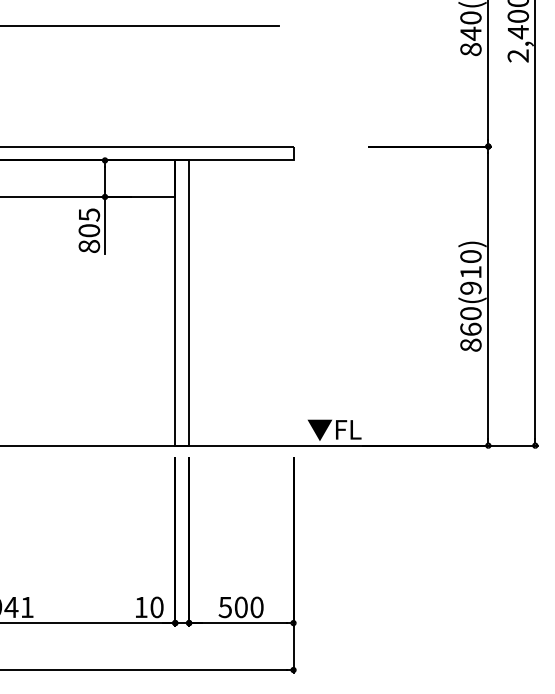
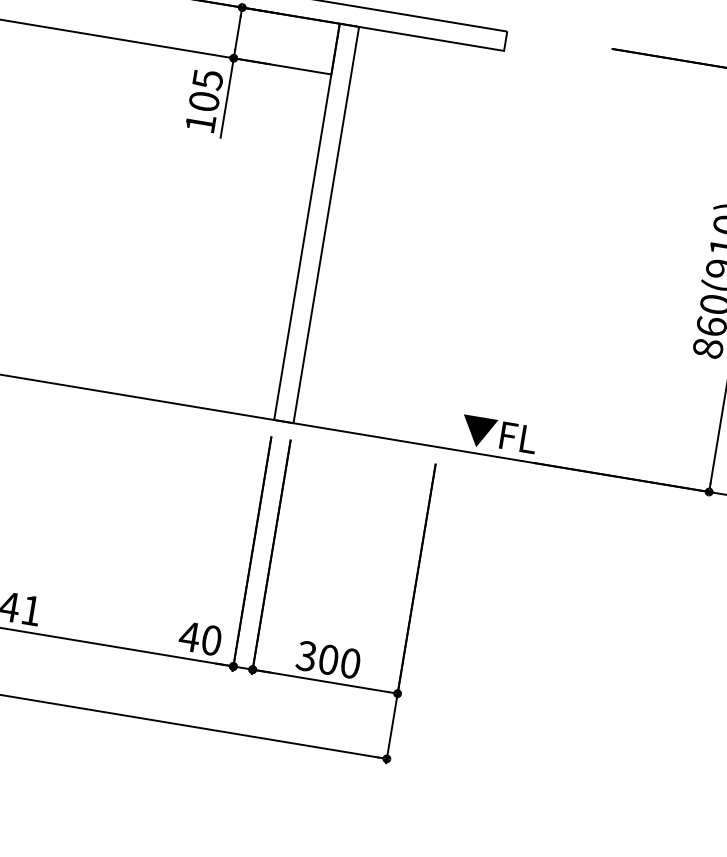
text: (89, 246) -> (200, 123), 805 -> 105
text: (225, 606) -> (306, 654), 500 -> 300
text: (141, 607) -> (190, 637), 10 -> 40

